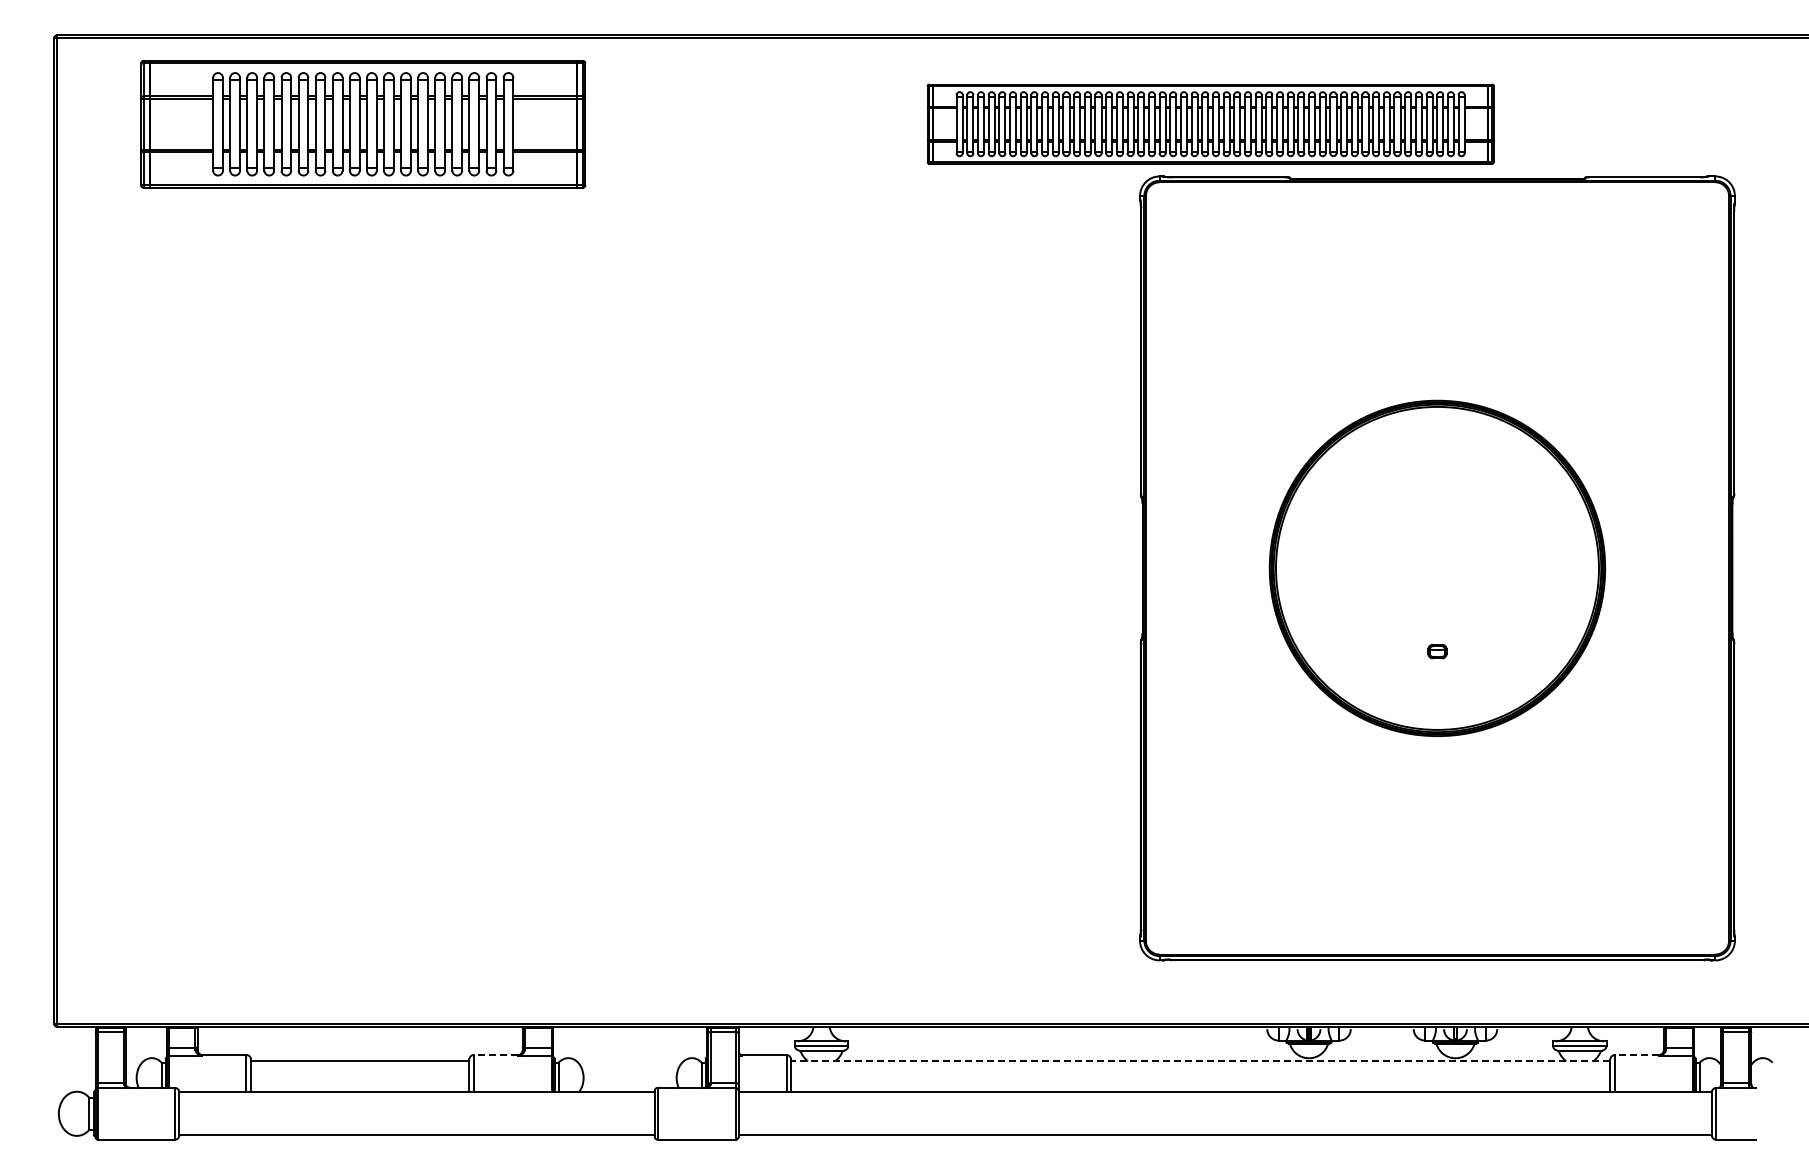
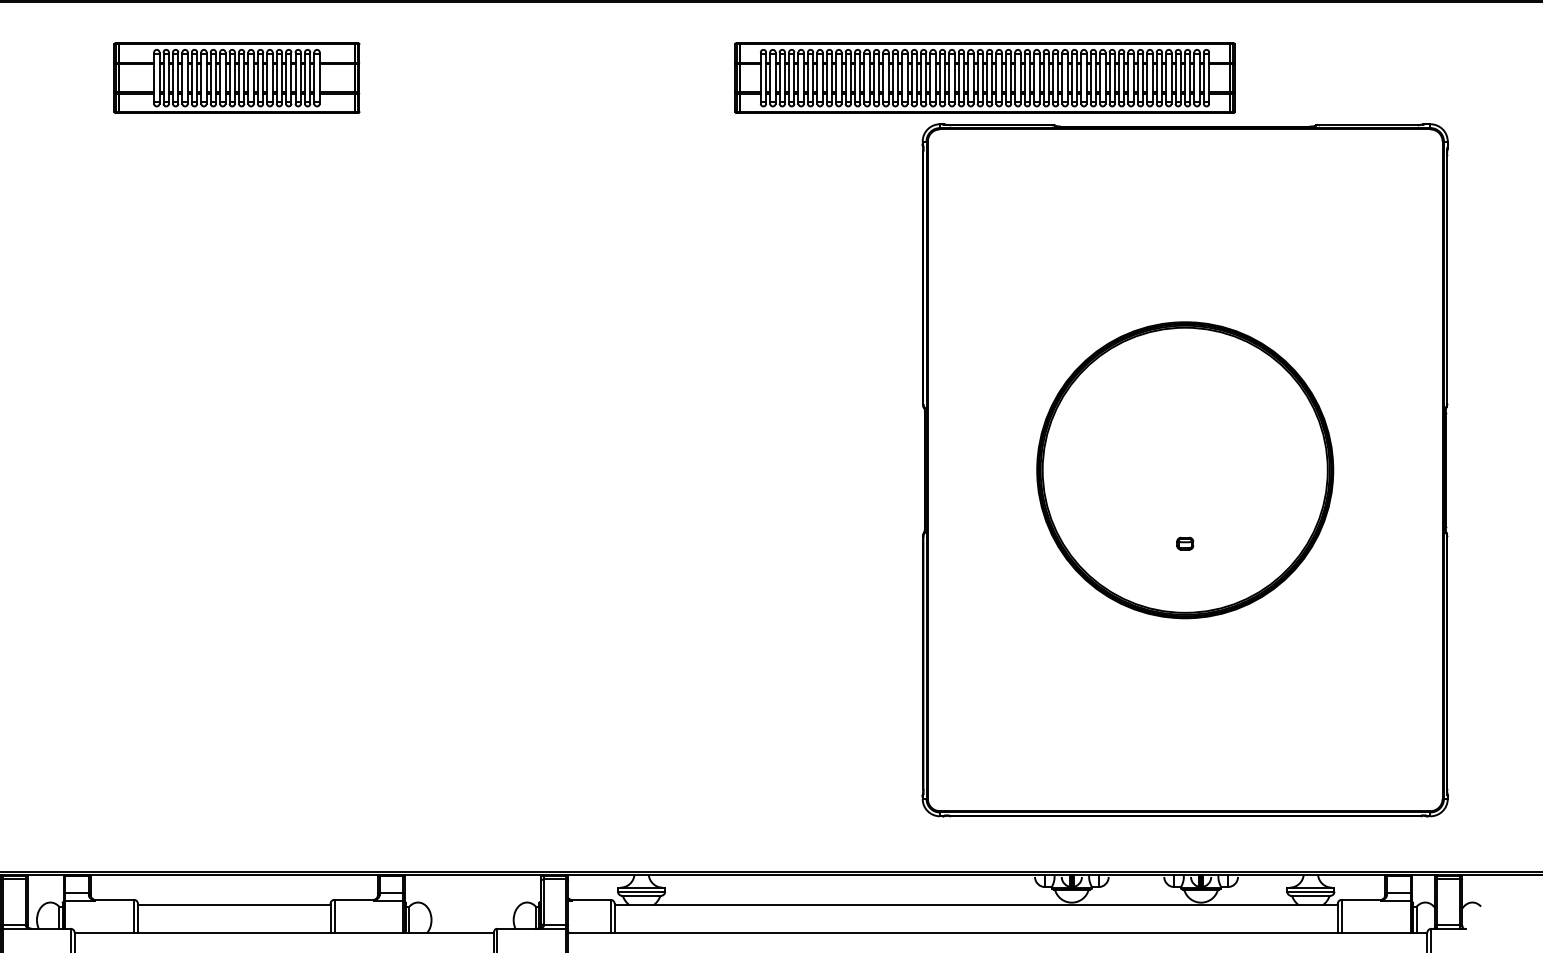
part: (362, 123) -> (236, 77), size x0.62
line: (495, 1055) -> (353, 900), dashed -> solid
line: (1636, 1055) -> (1360, 900), dashed -> solid
line: (1200, 1061) -> (976, 905), dashed -> solid

